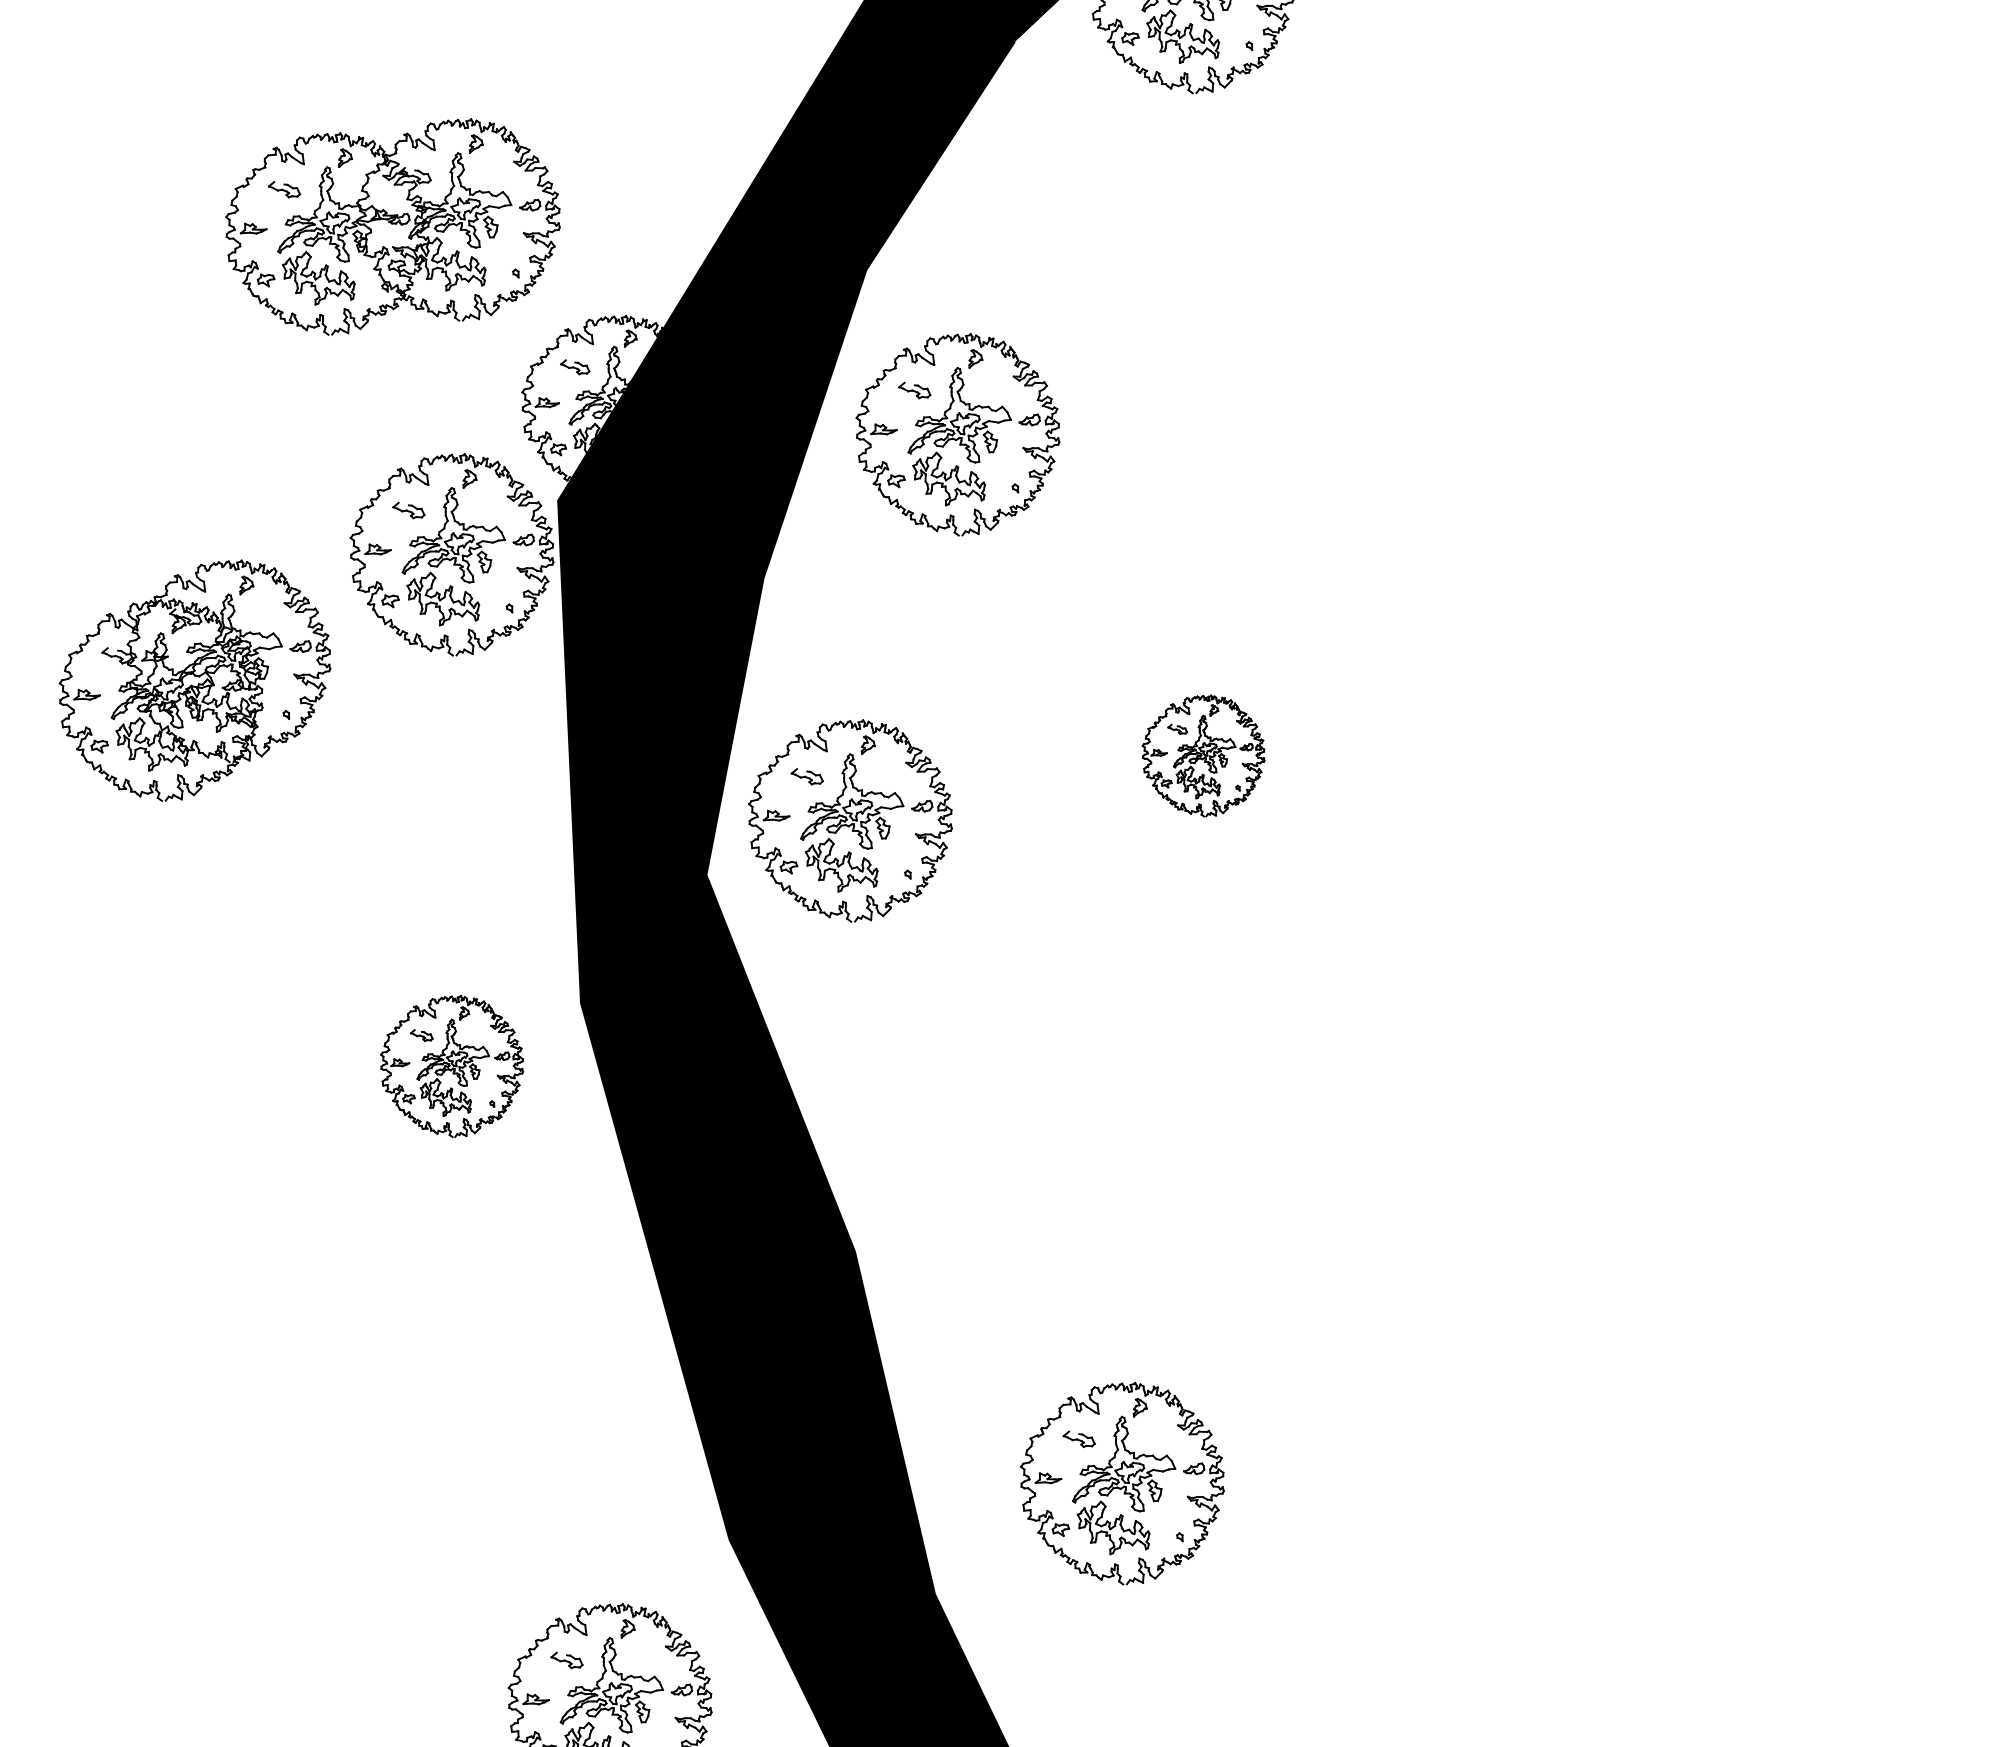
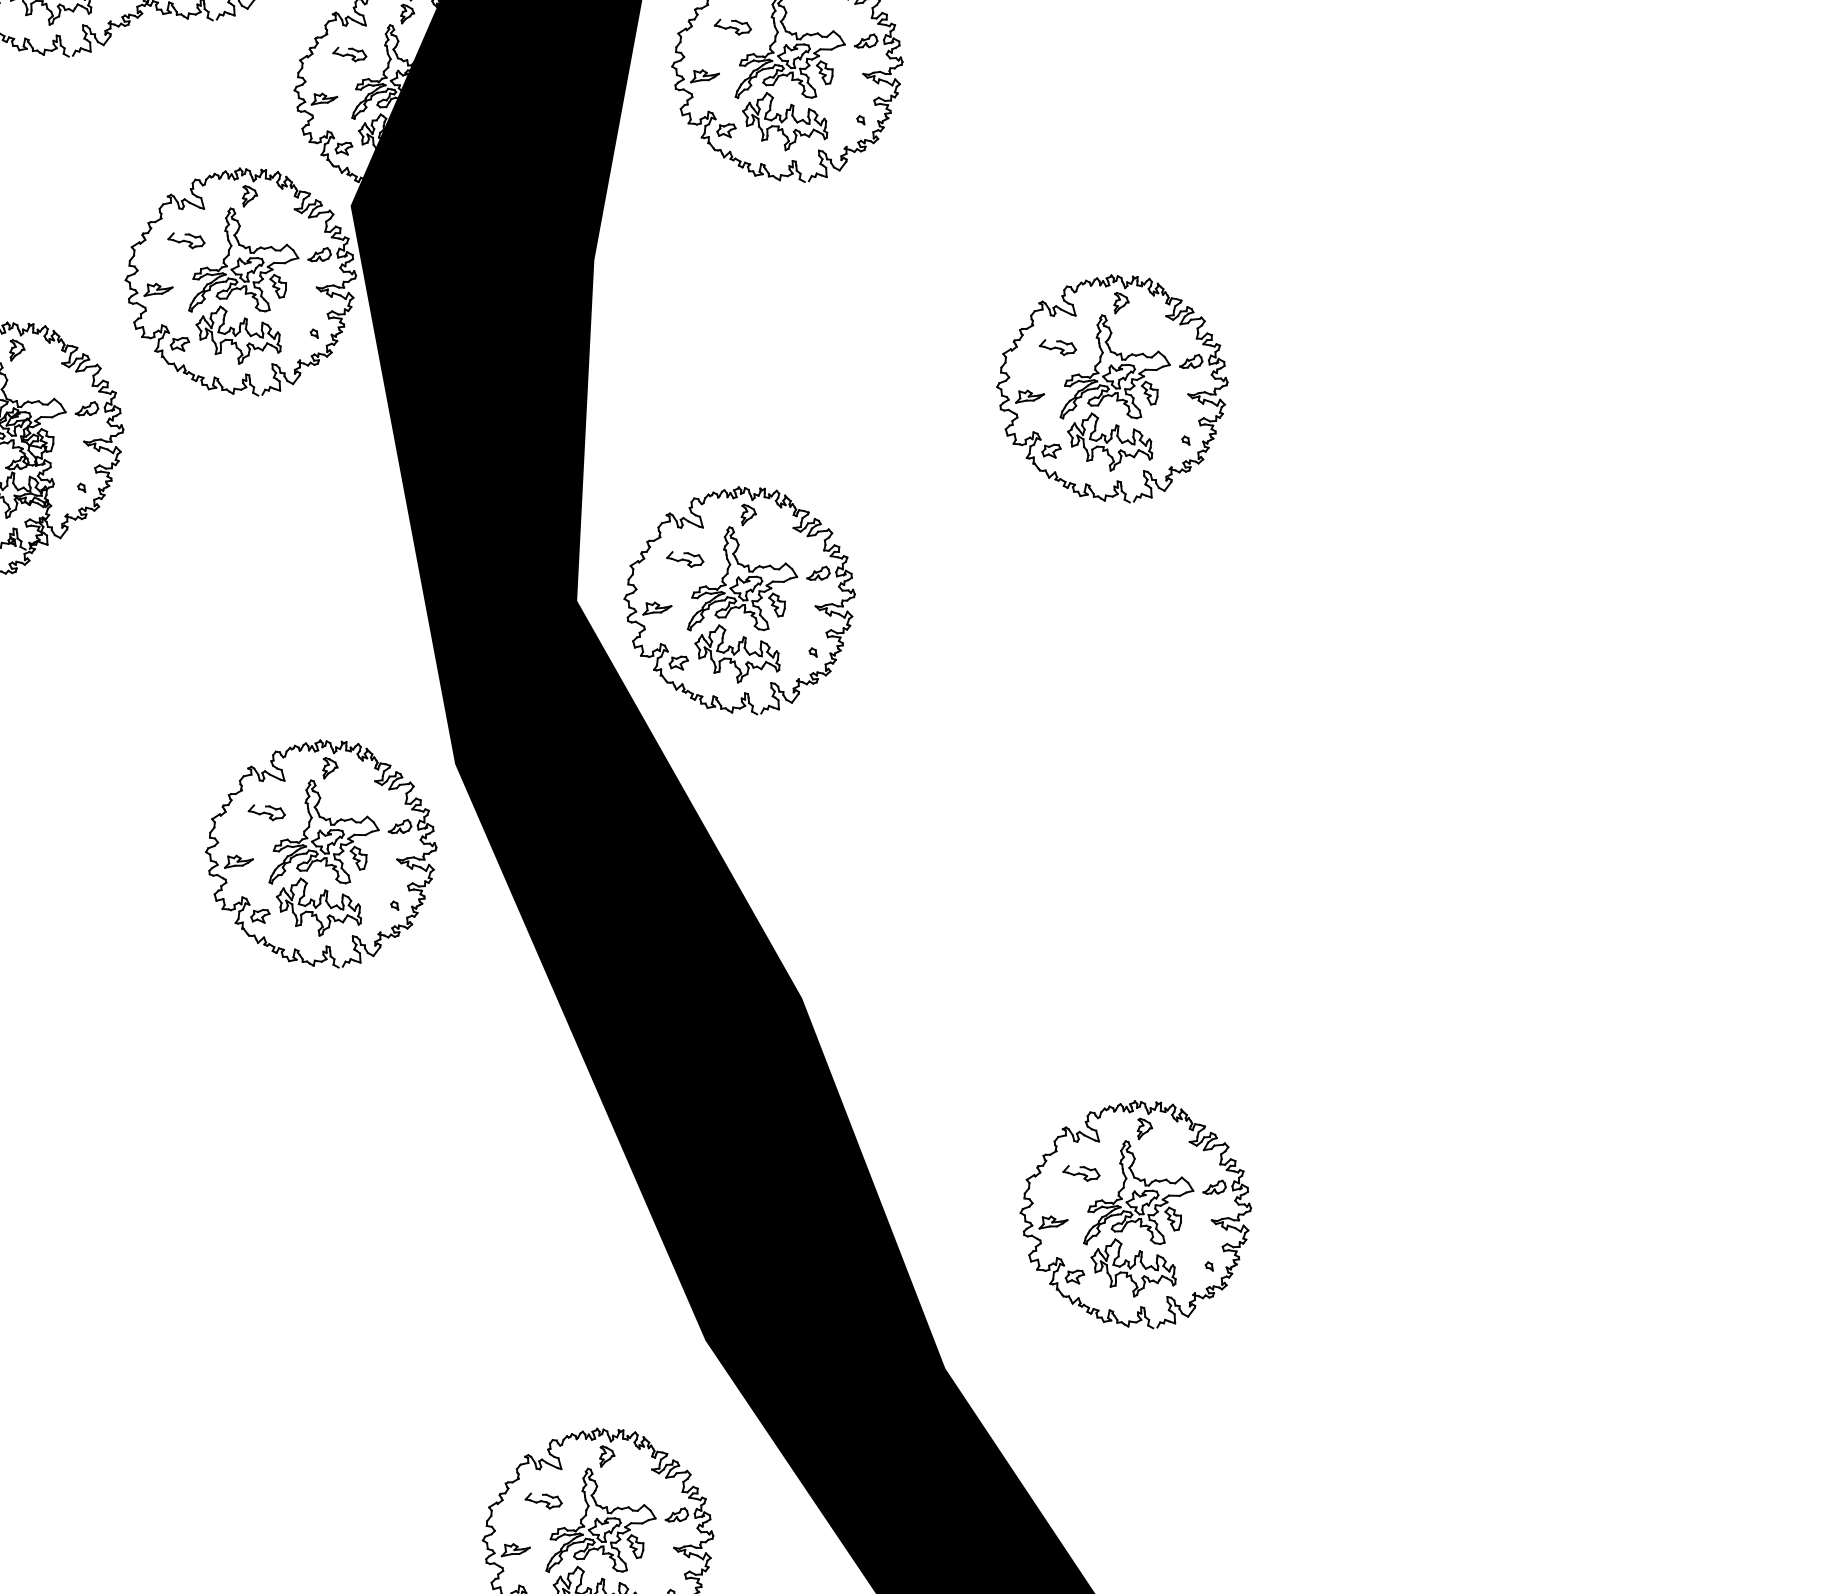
part: (1203, 755) -> (1112, 389), size x1.67
part: (850, 820) -> (740, 601), moved
part: (451, 1066) -> (321, 854), size x1.43

